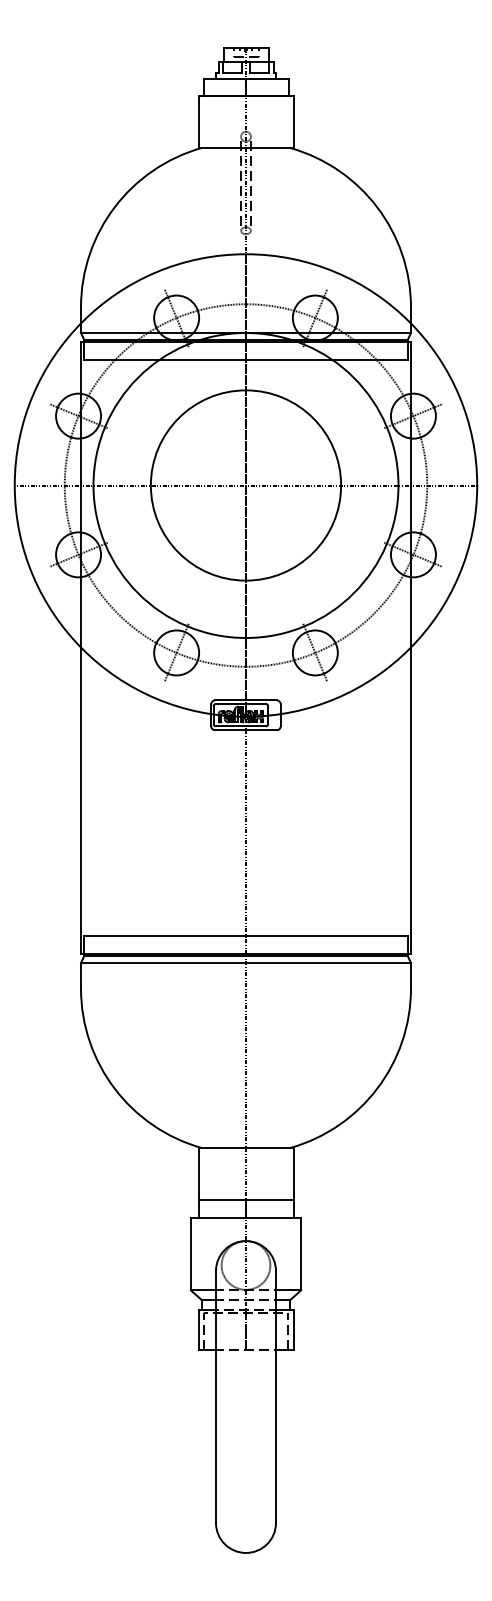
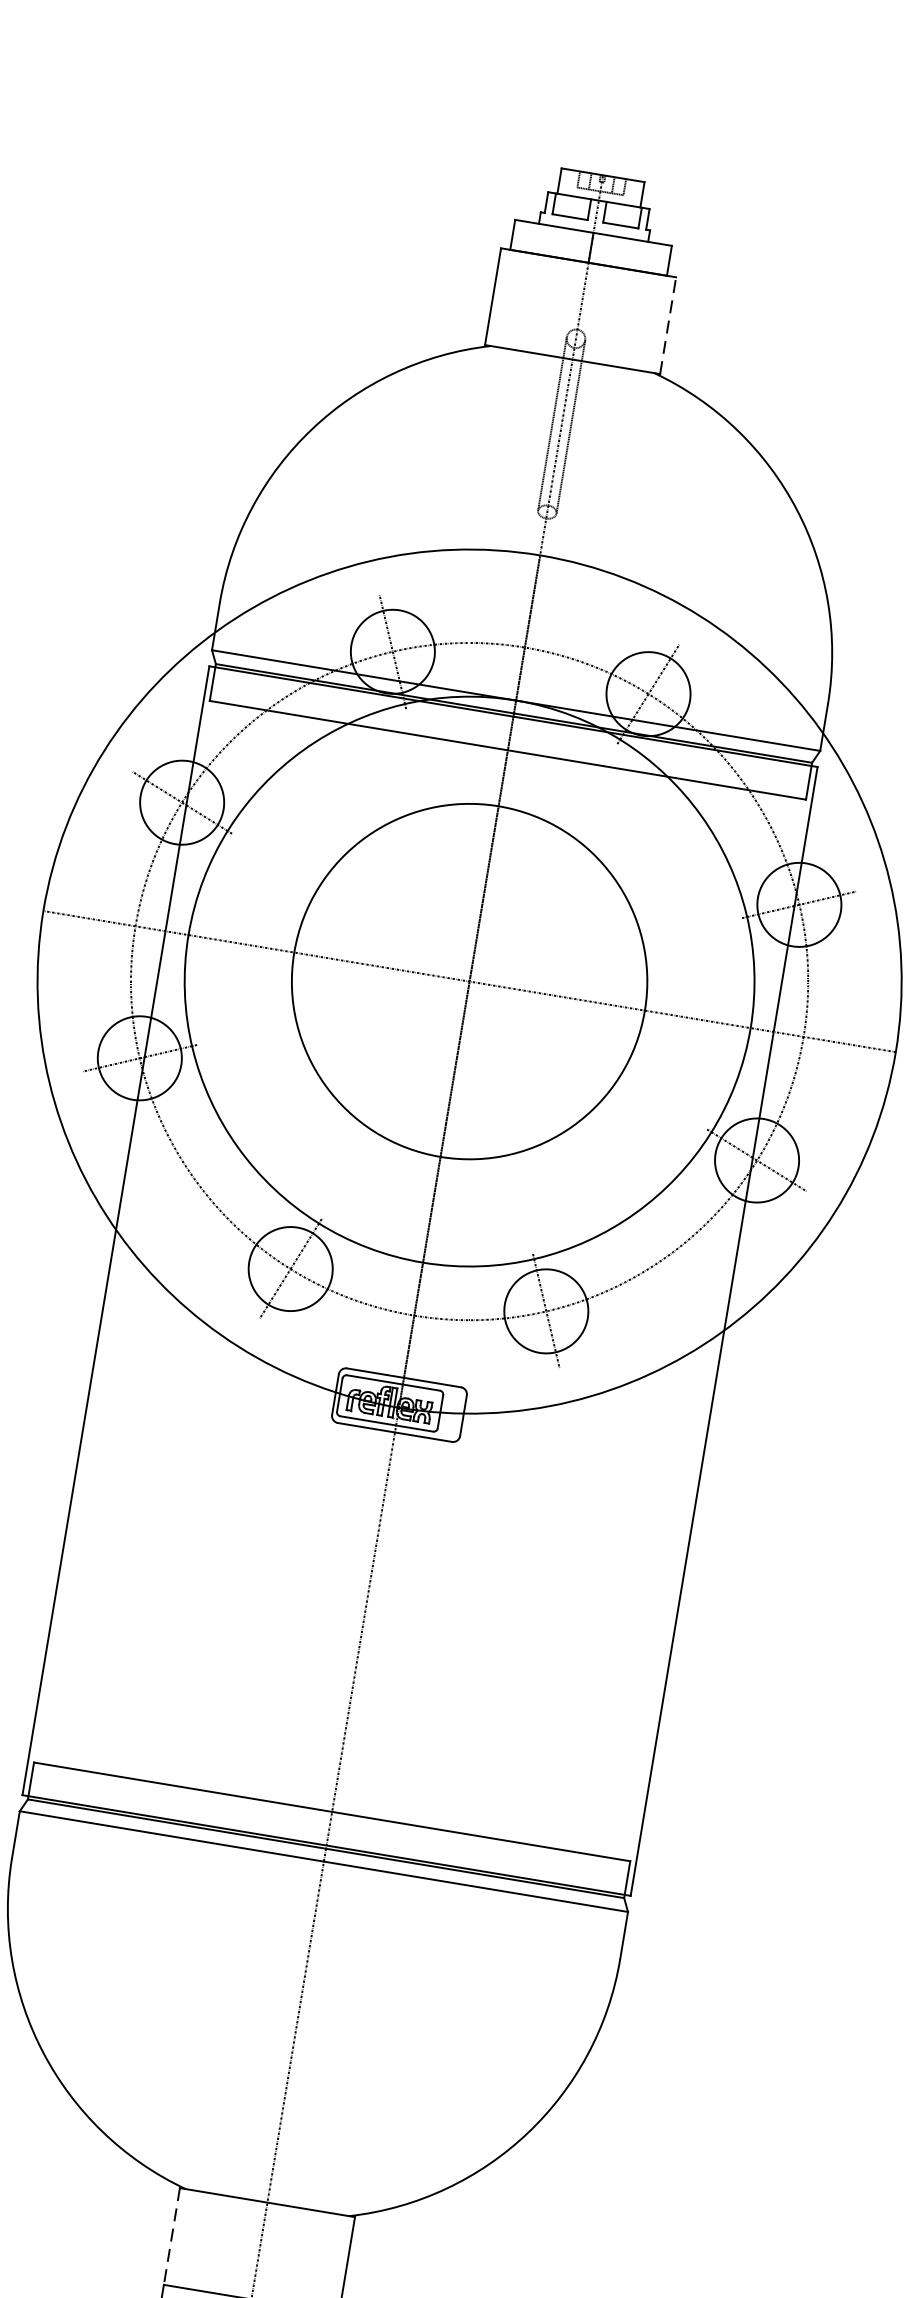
line: (293, 121) -> (668, 325), solid -> dashed
line: (198, 1174) -> (171, 2237), solid -> dashed

